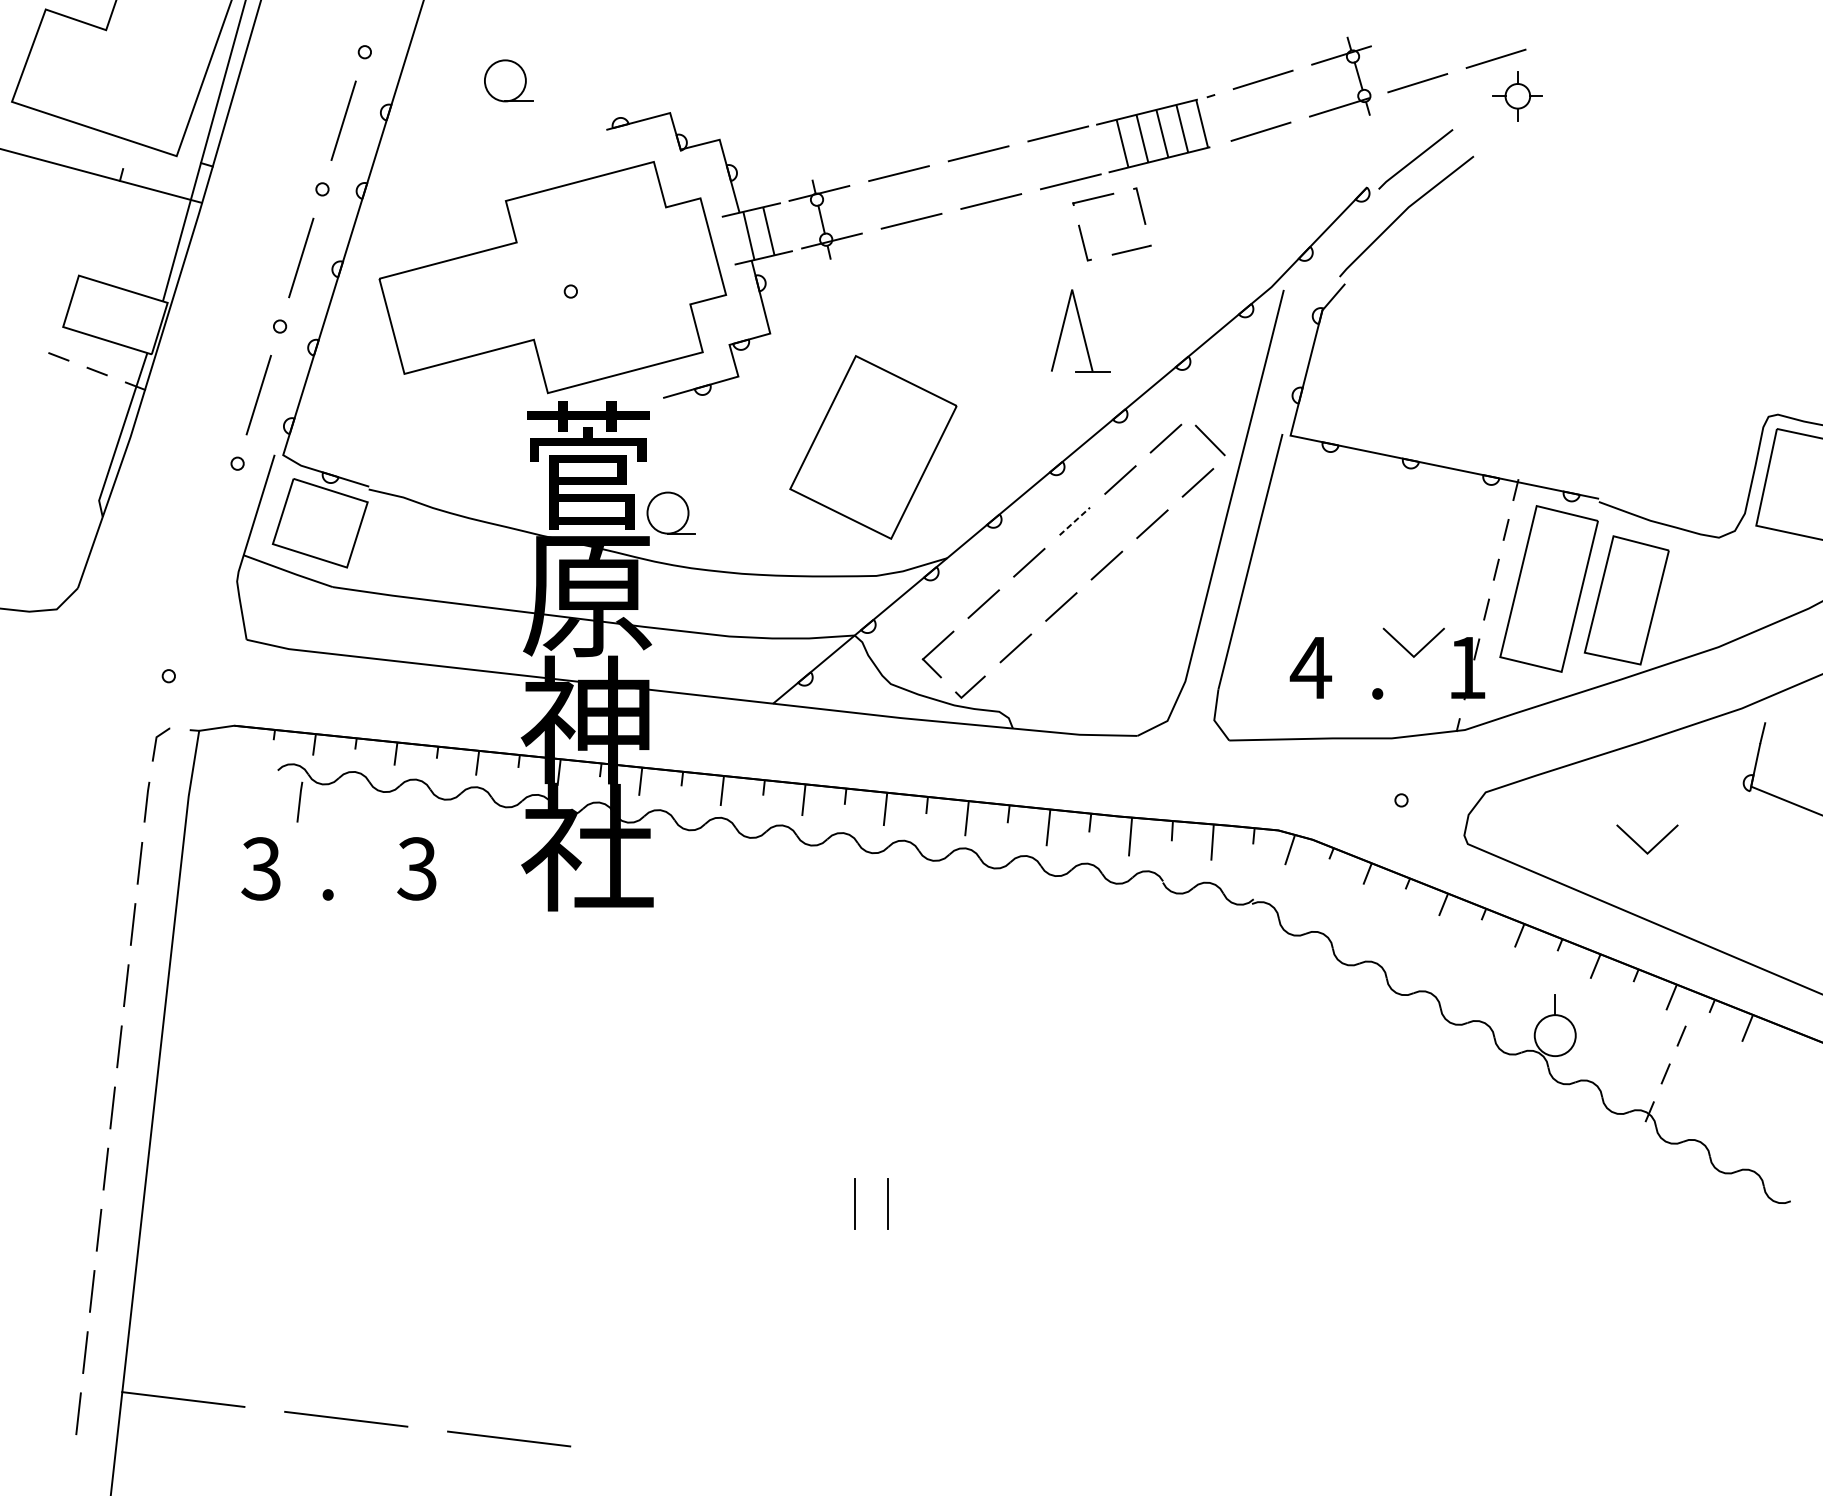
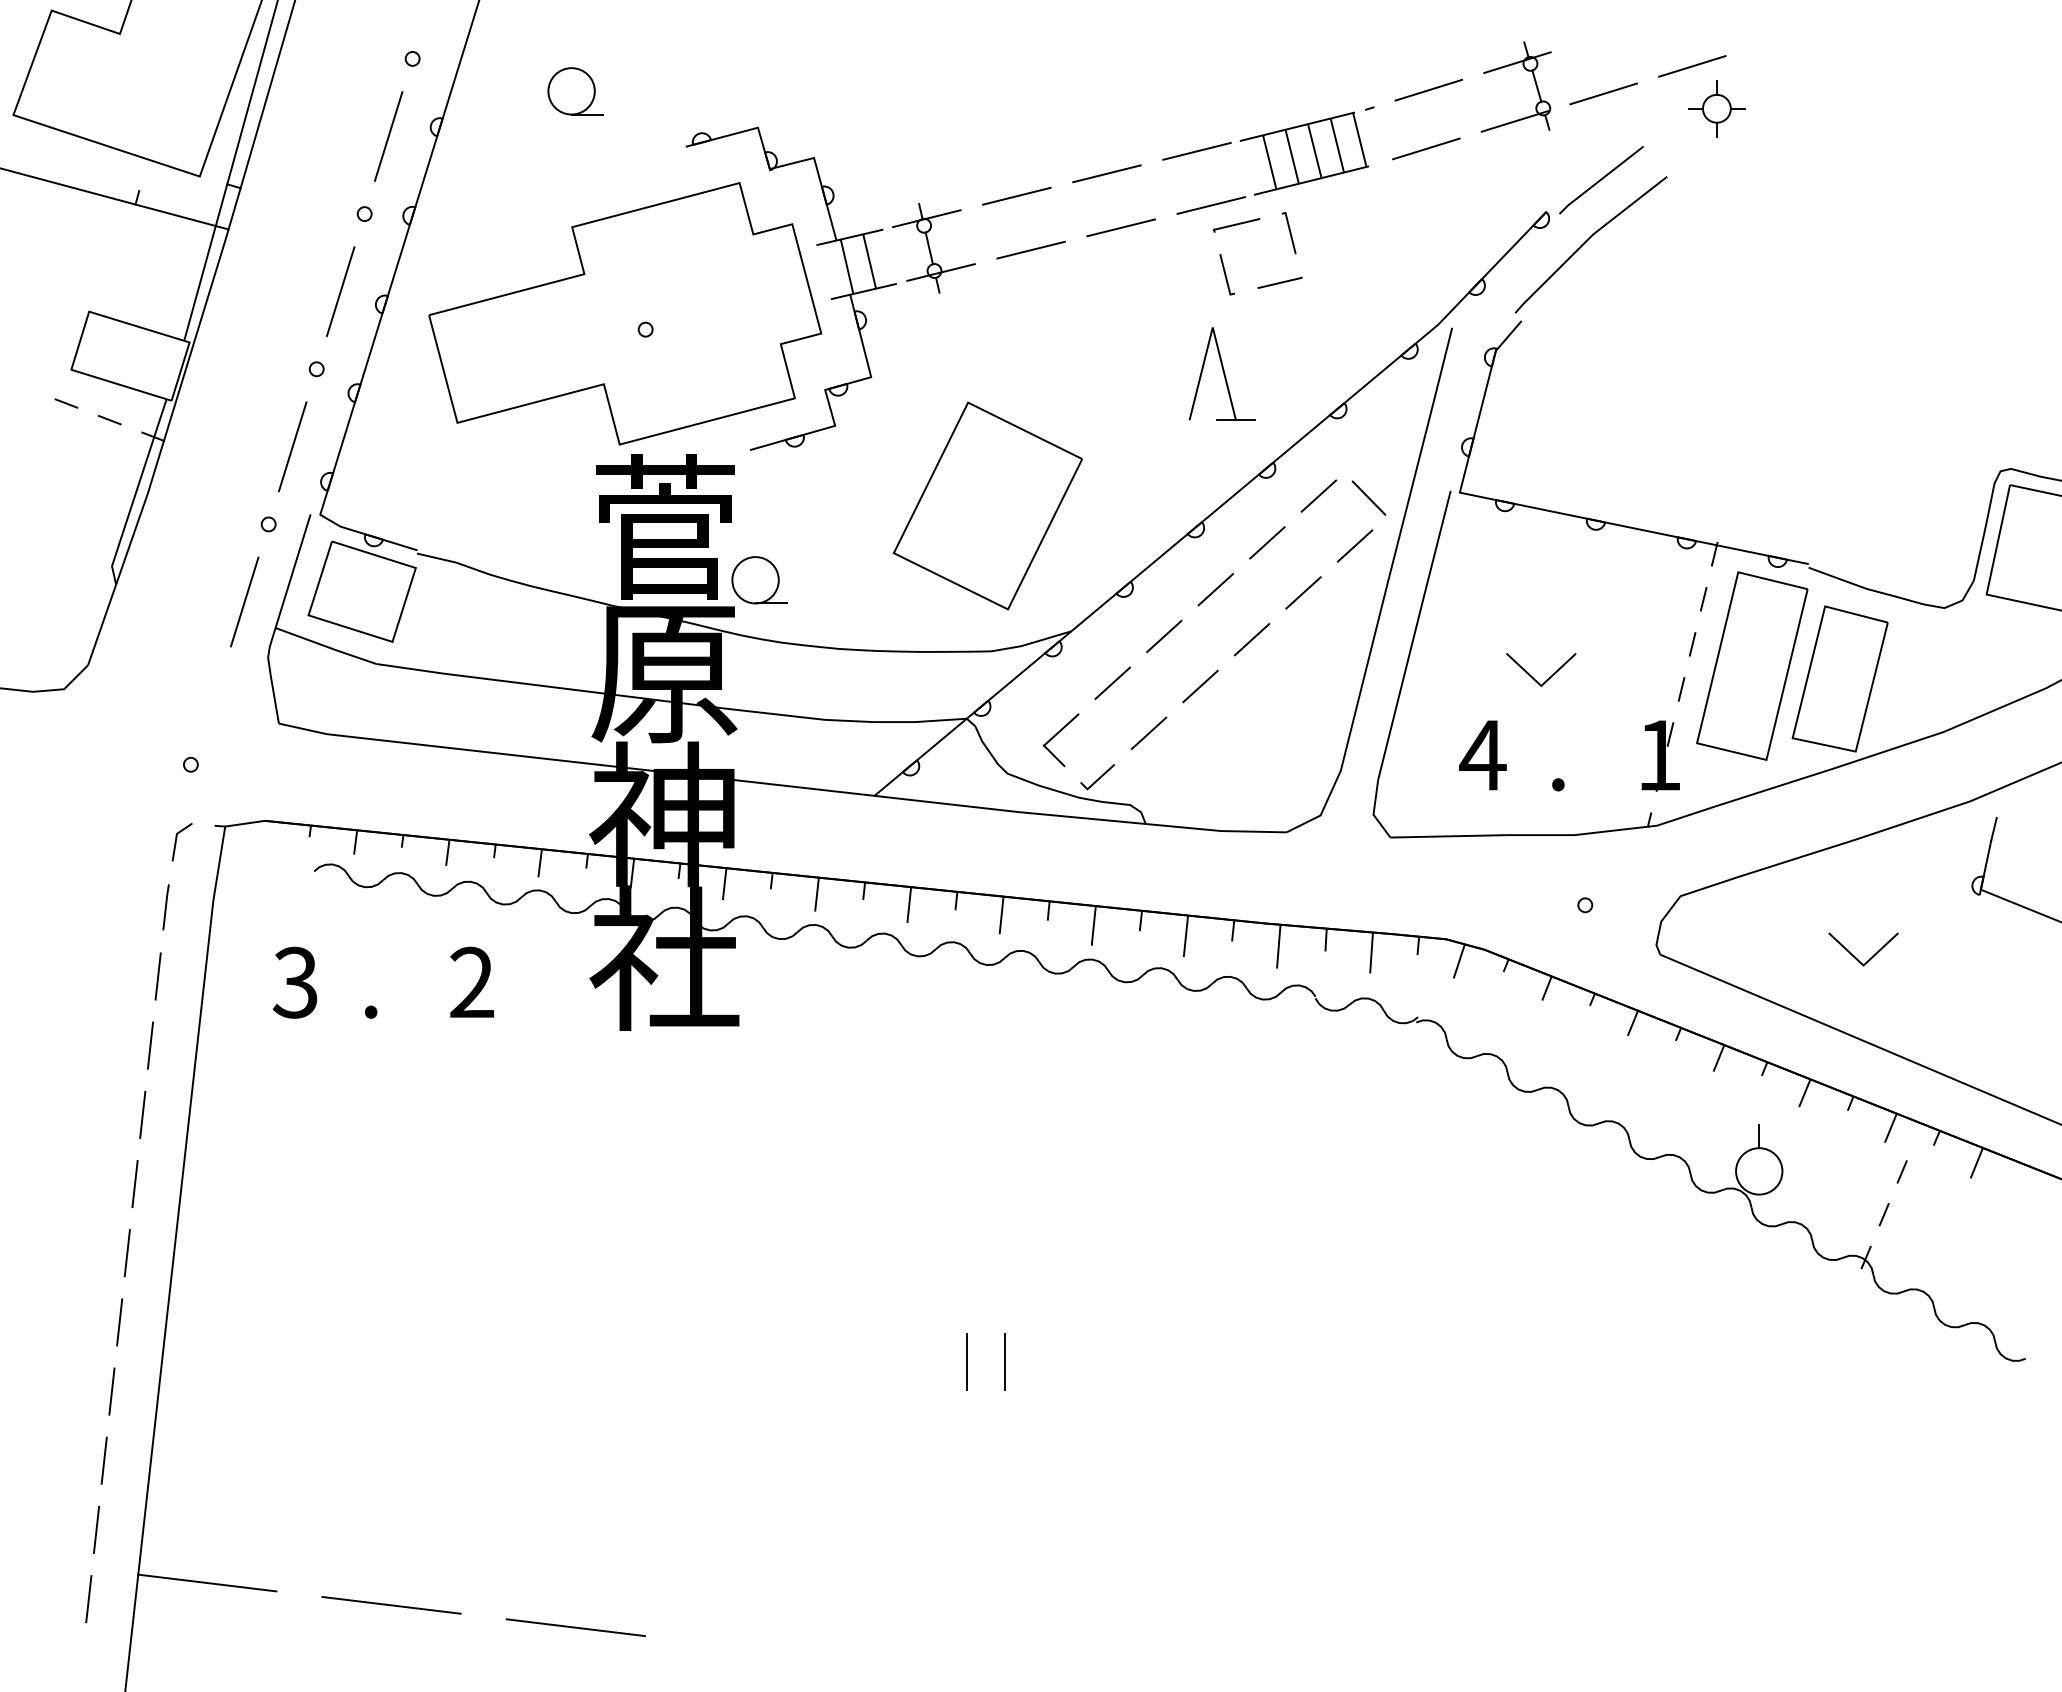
line: (1075, 521) -> (1216, 589), dashed -> solid
line: (216, 531) -> (244, 601), added
line: (1420, 649) -> (1548, 677), moved
line: (299, 802) -> (338, 907), removed
text: (416, 868) -> (471, 982), 3 -> 2

